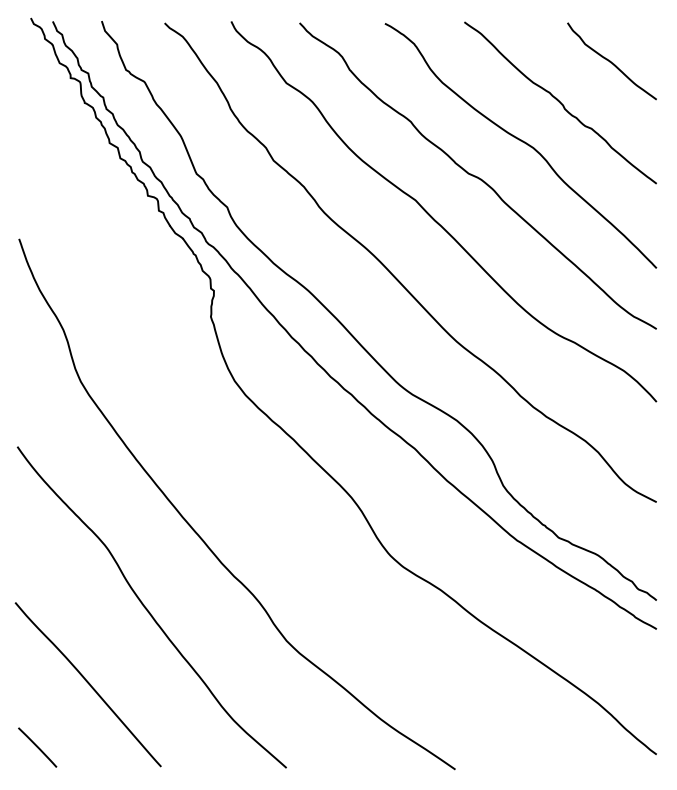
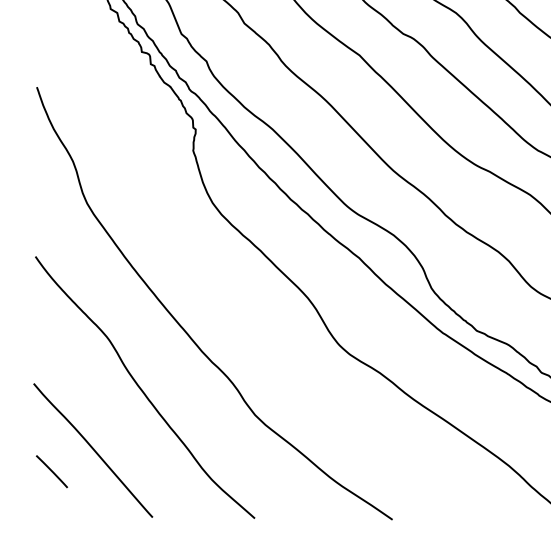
line: (37, 747) -> (51, 471), moved

